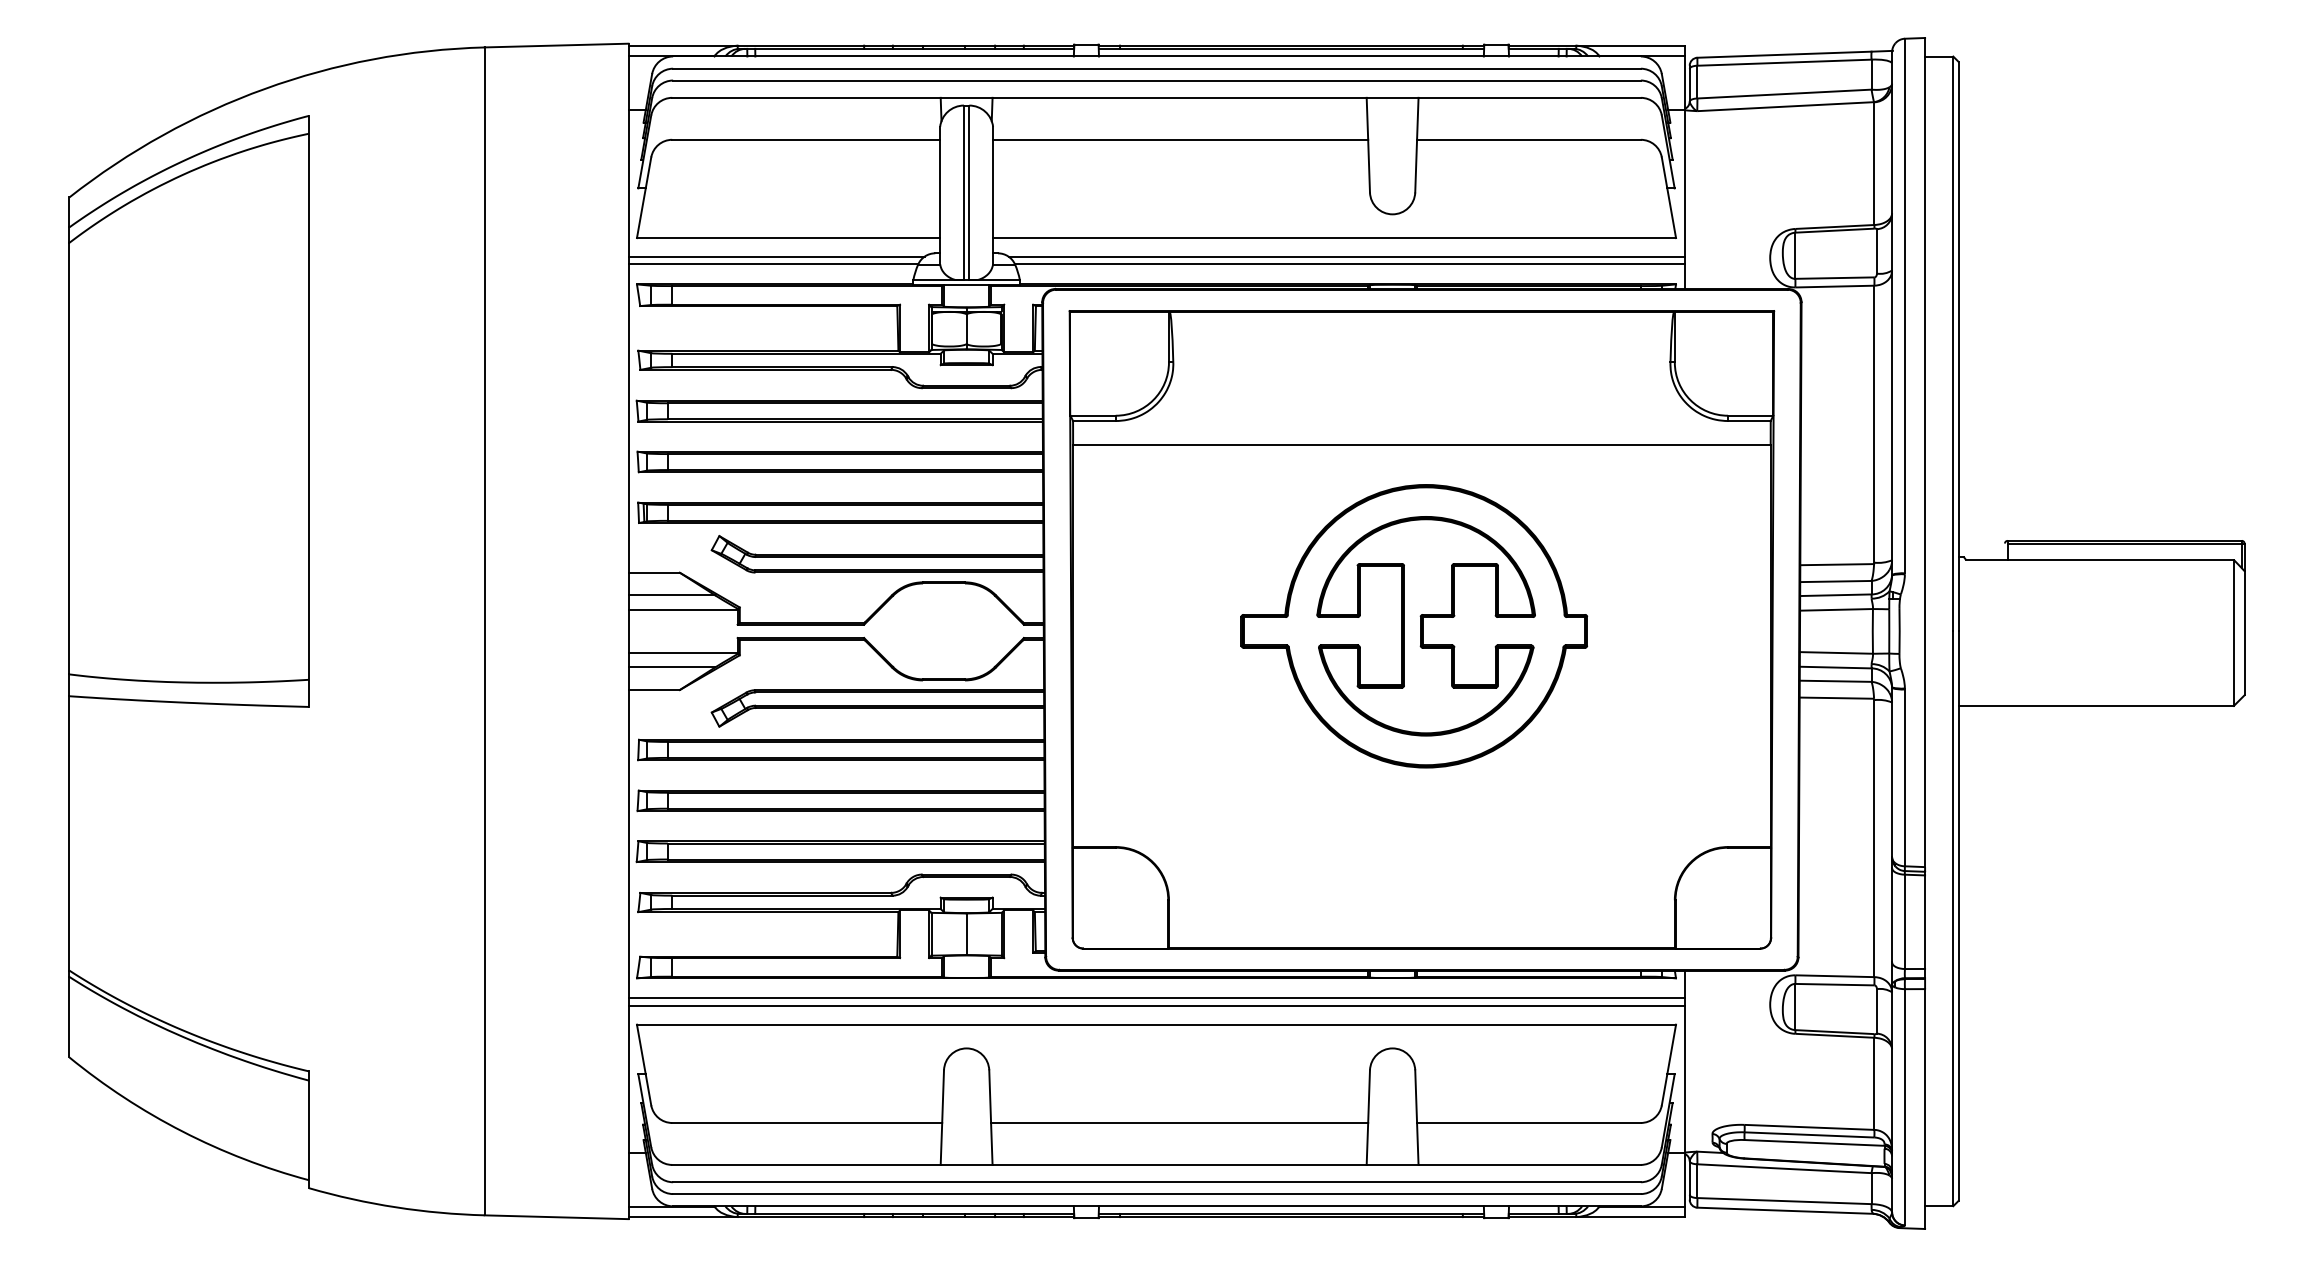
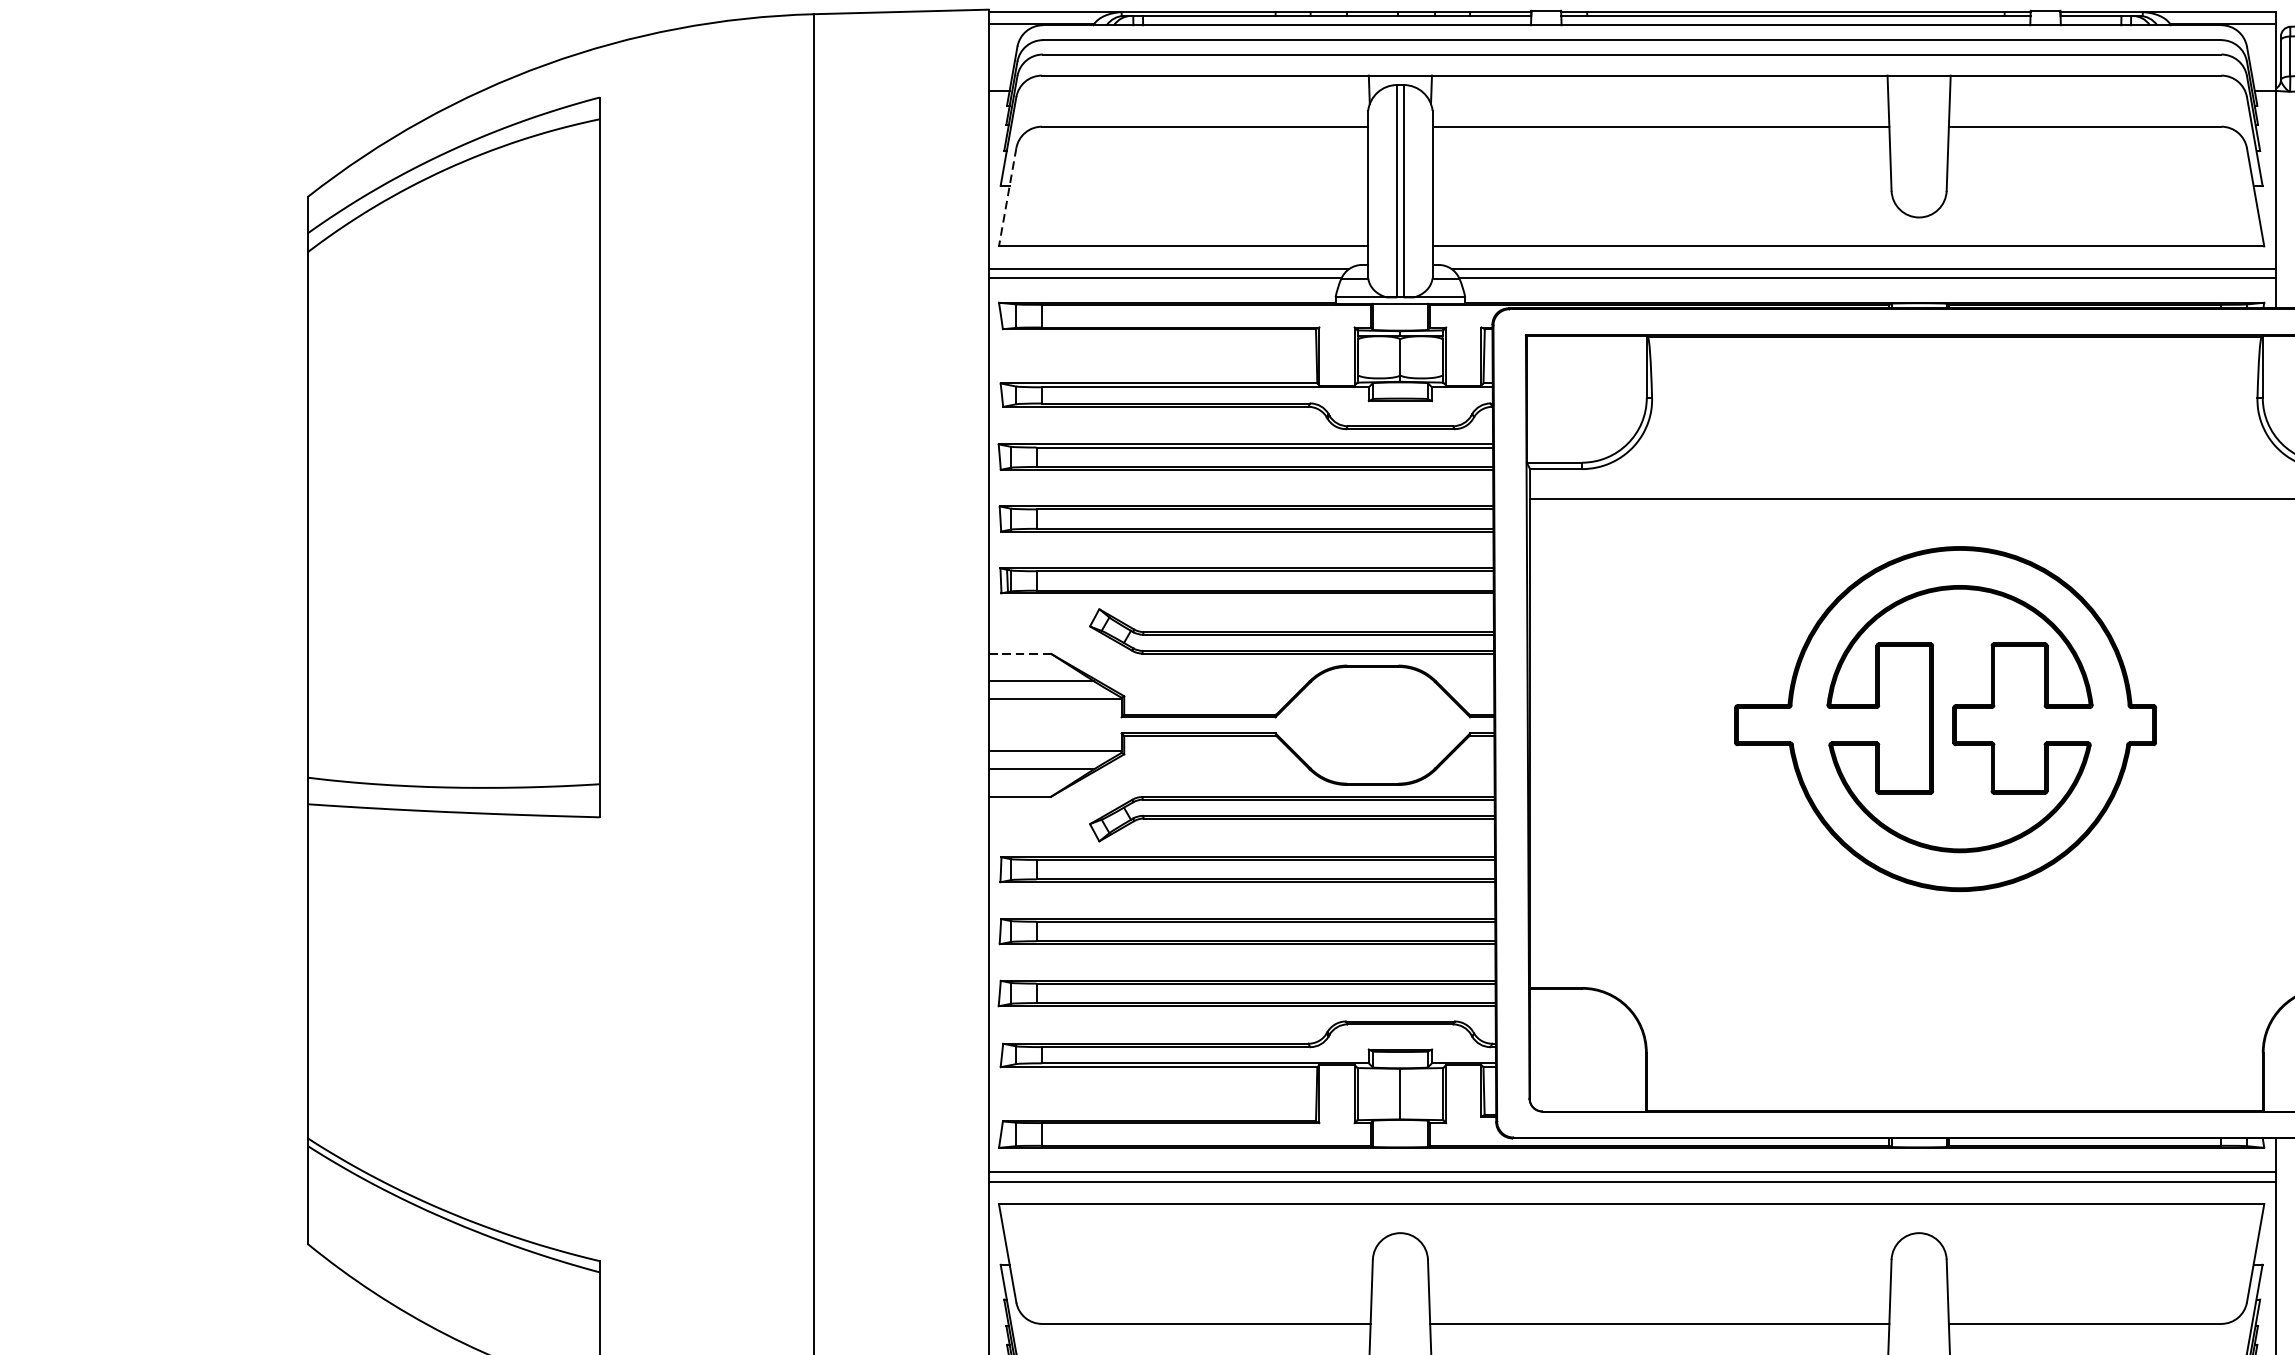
line: (644, 197) -> (1008, 196), solid -> dashed
line: (654, 572) -> (1020, 653), solid -> dashed

